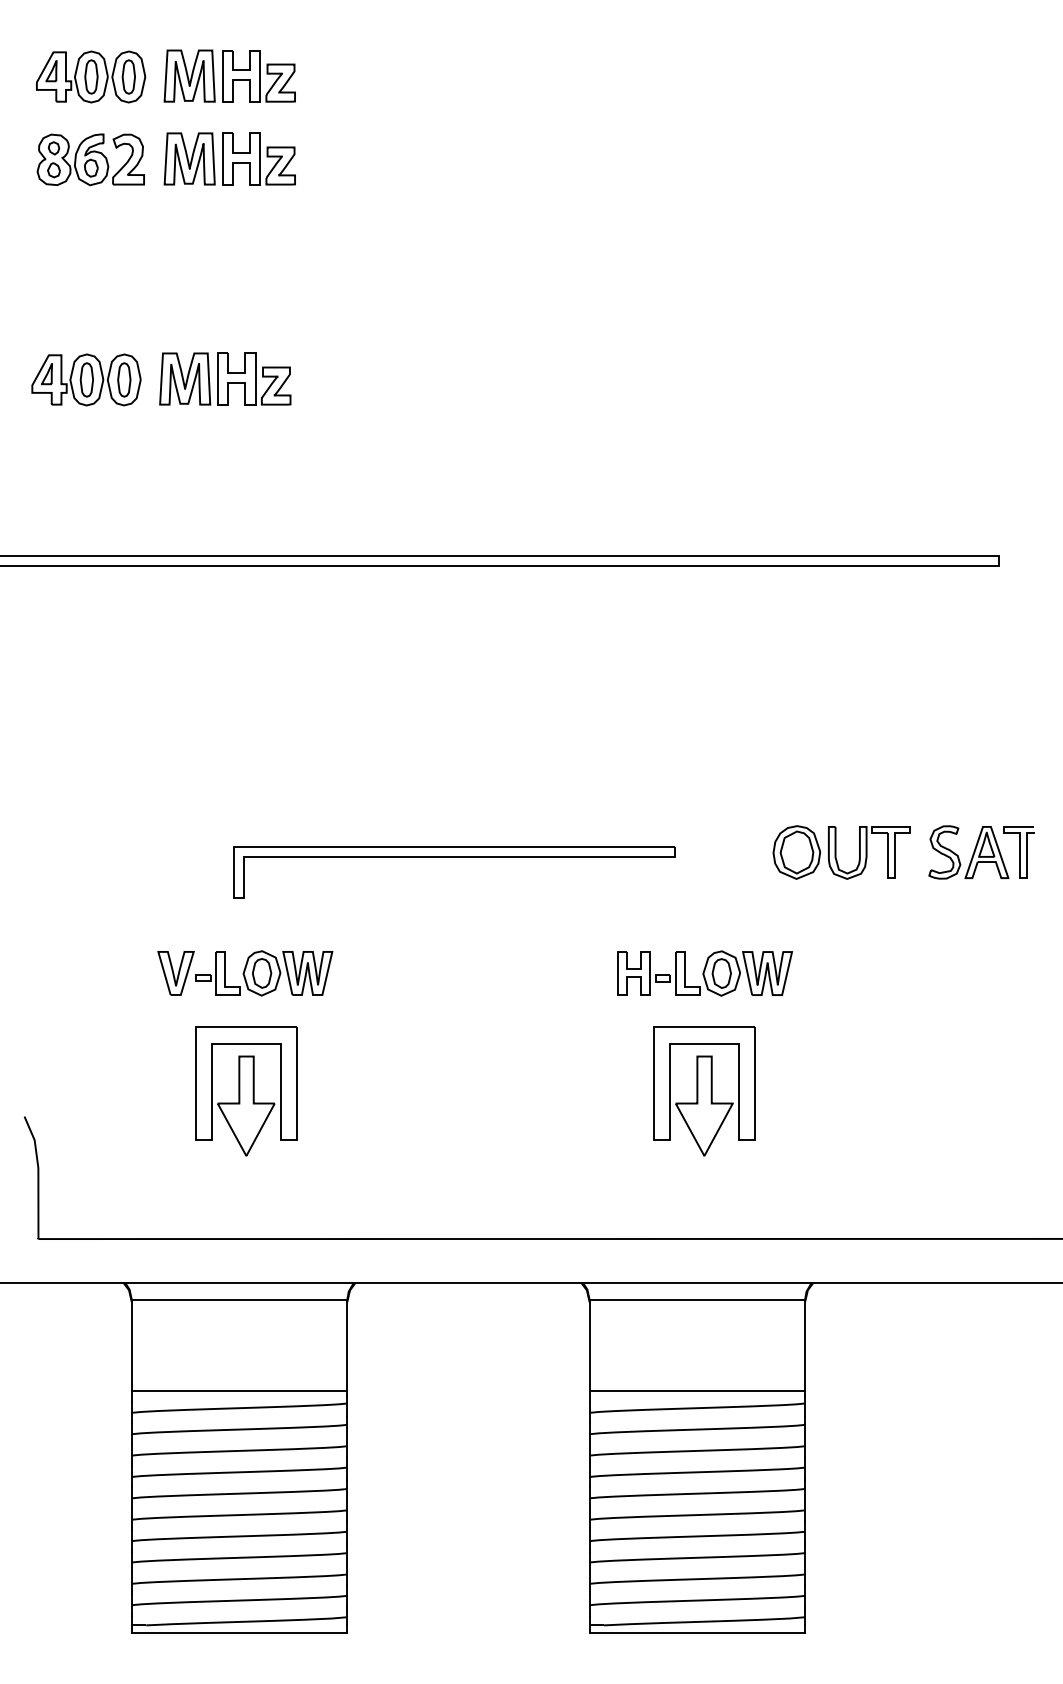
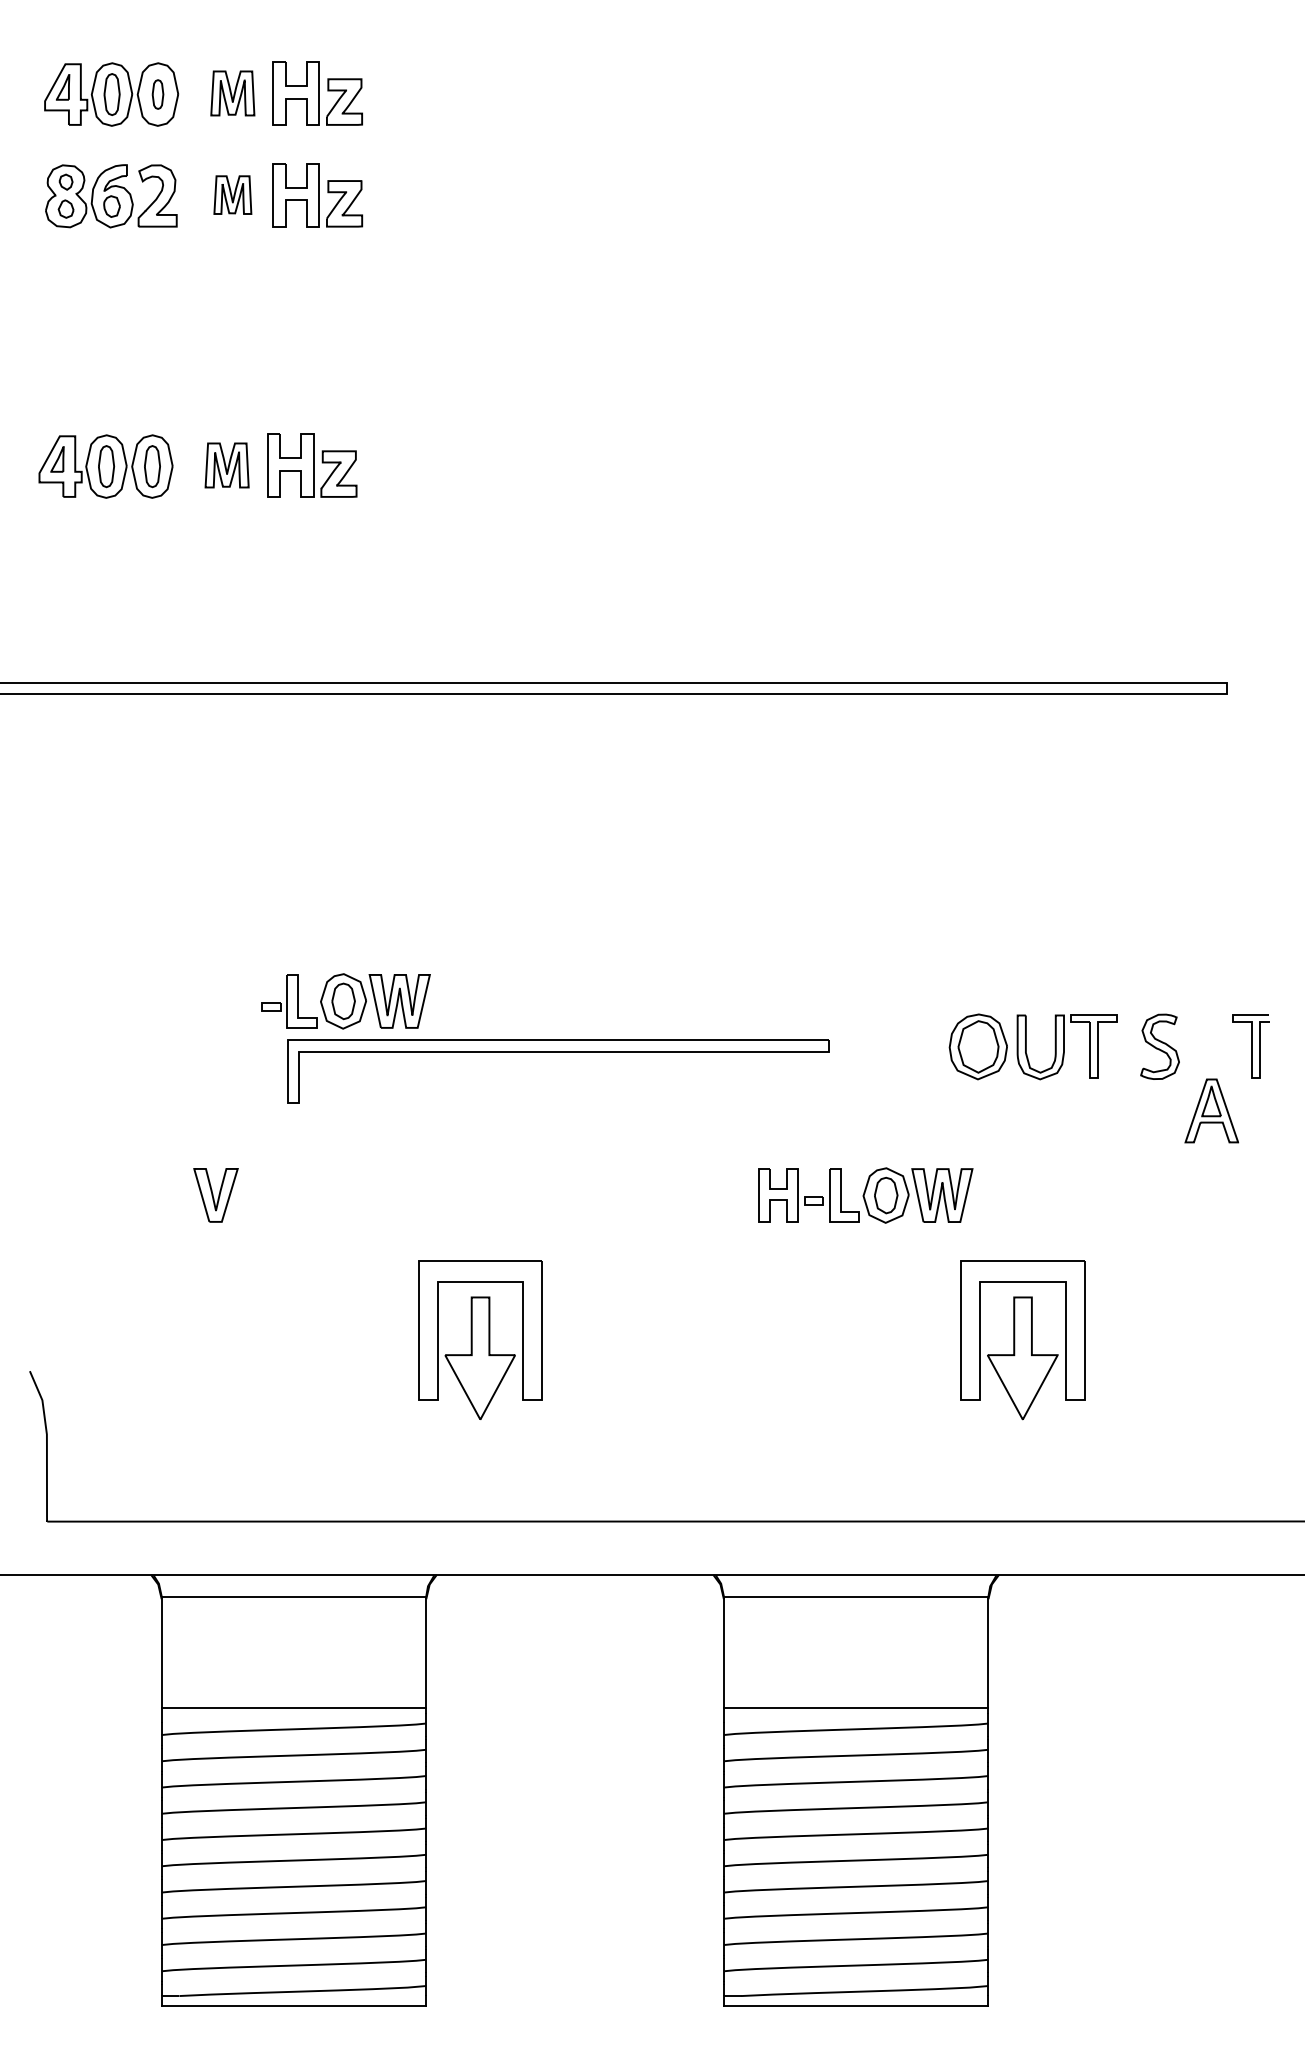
part: (128, 76) -> (157, 94), size x0.7
part: (189, 76) -> (232, 93), size x0.7
part: (189, 158) -> (232, 194), size x0.6
part: (184, 379) -> (226, 465), size x0.7
part: (986, 852) -> (1211, 1110), moved
part: (263, 973) -> (345, 1001), moved
part: (246, 1090) -> (480, 1339), moved
part: (704, 1091) -> (1022, 1340), moved

